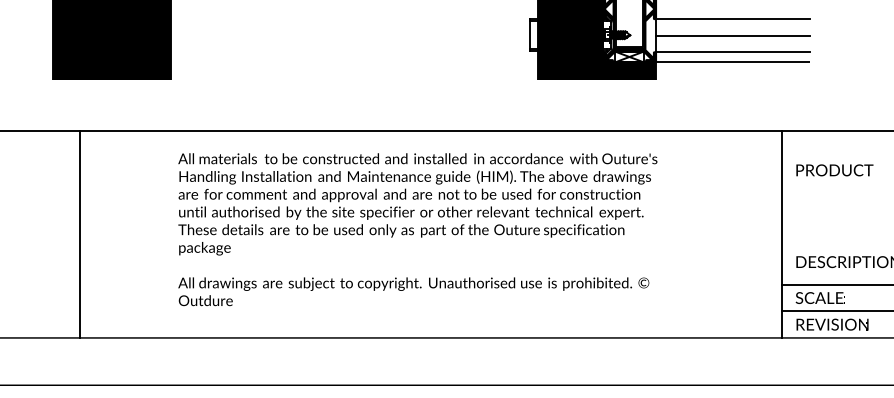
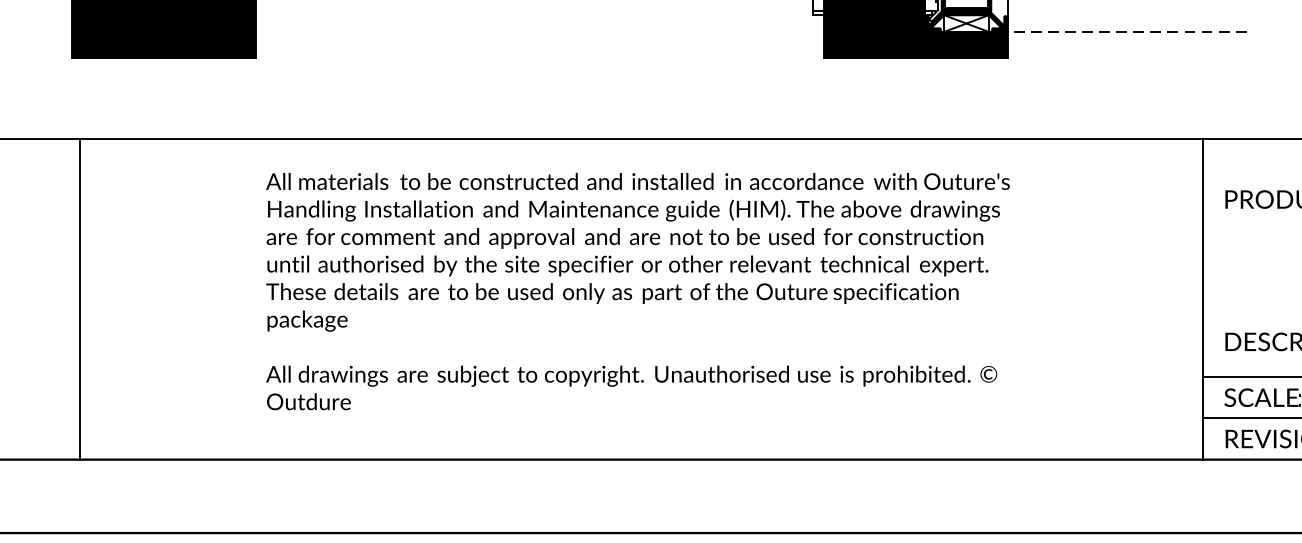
line: (732, 52) -> (1126, 16), removed
line: (733, 62) -> (1127, 32), solid -> dashed
line: (80, 234) -> (80, 299), moved

